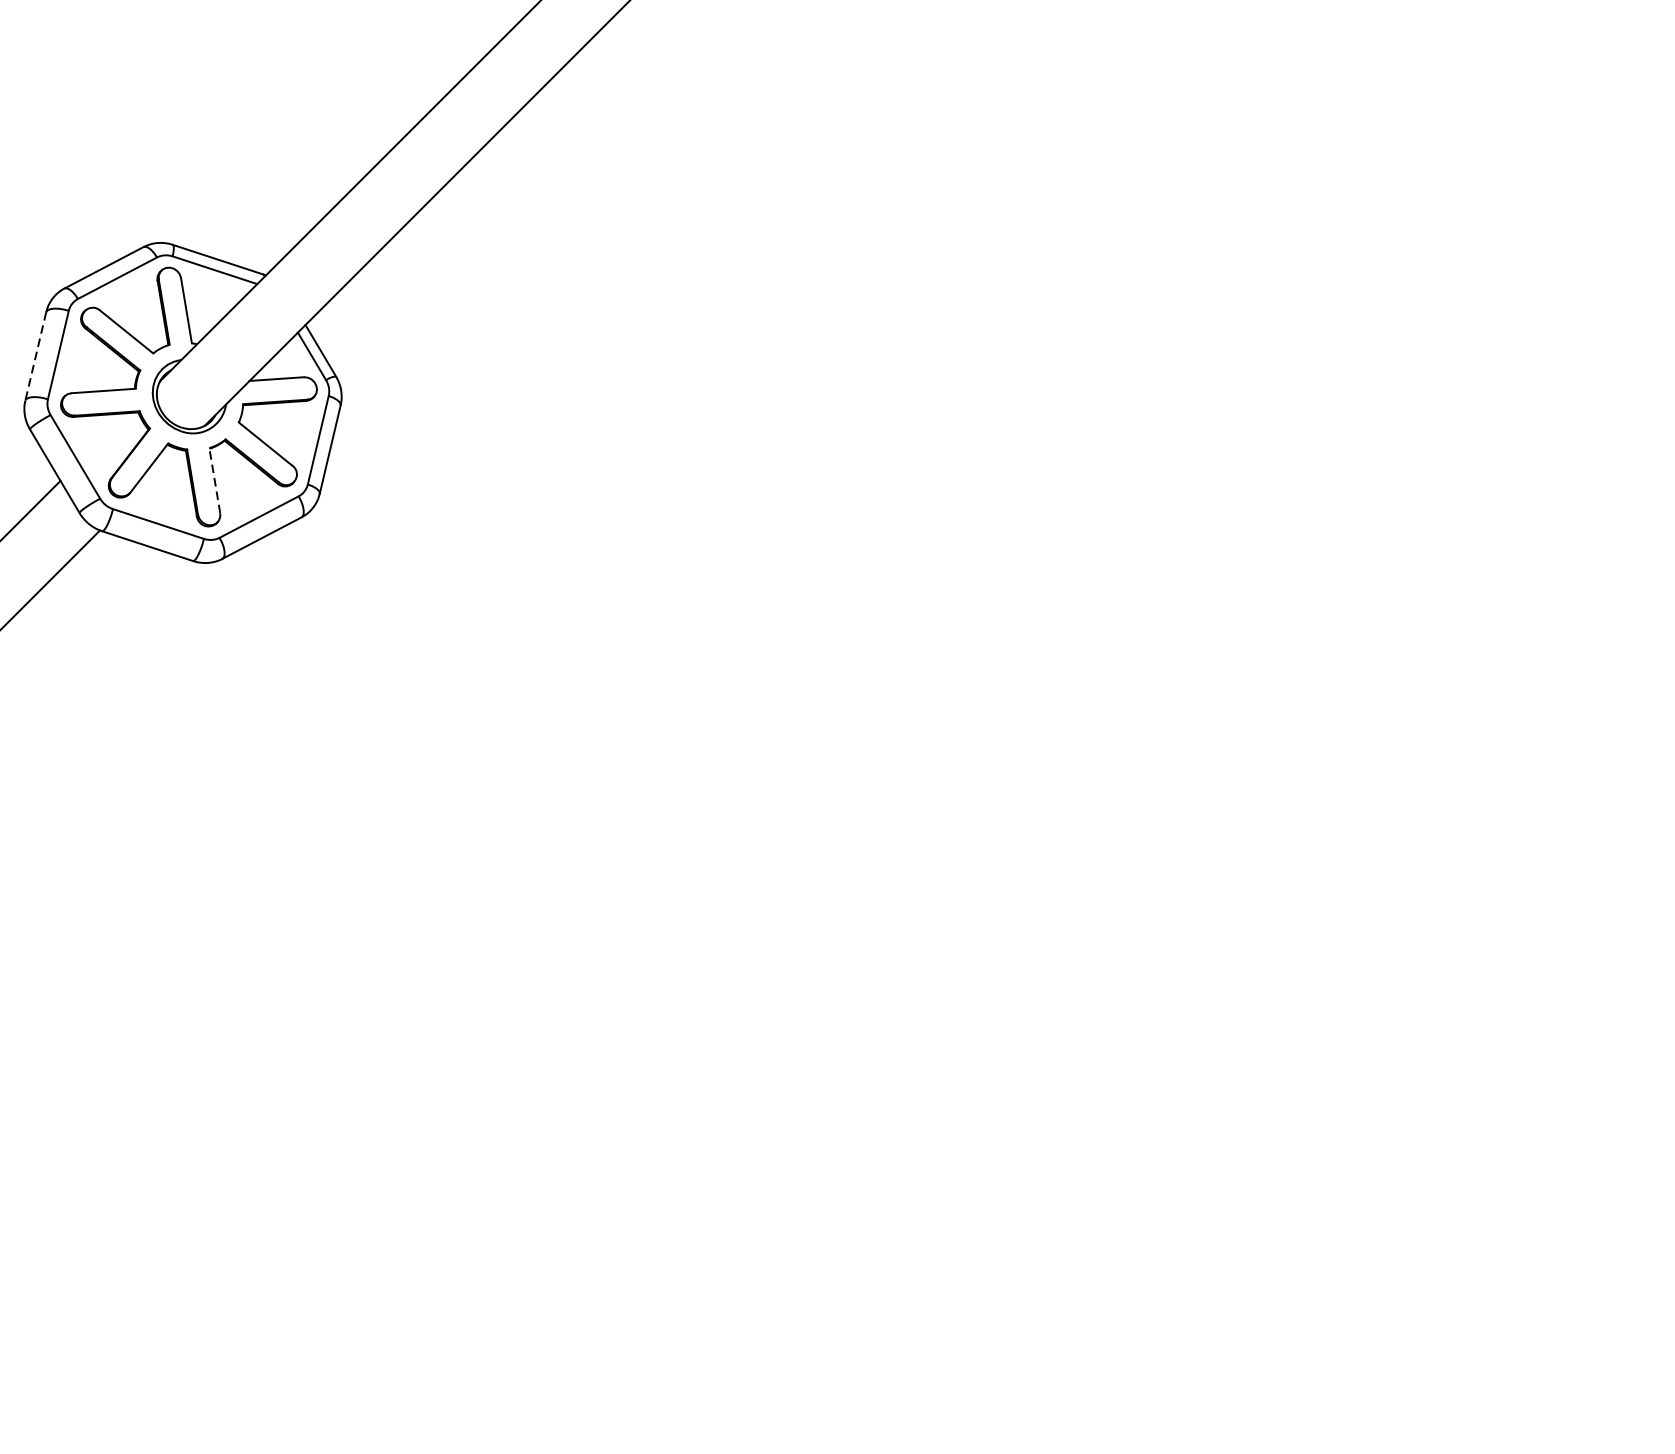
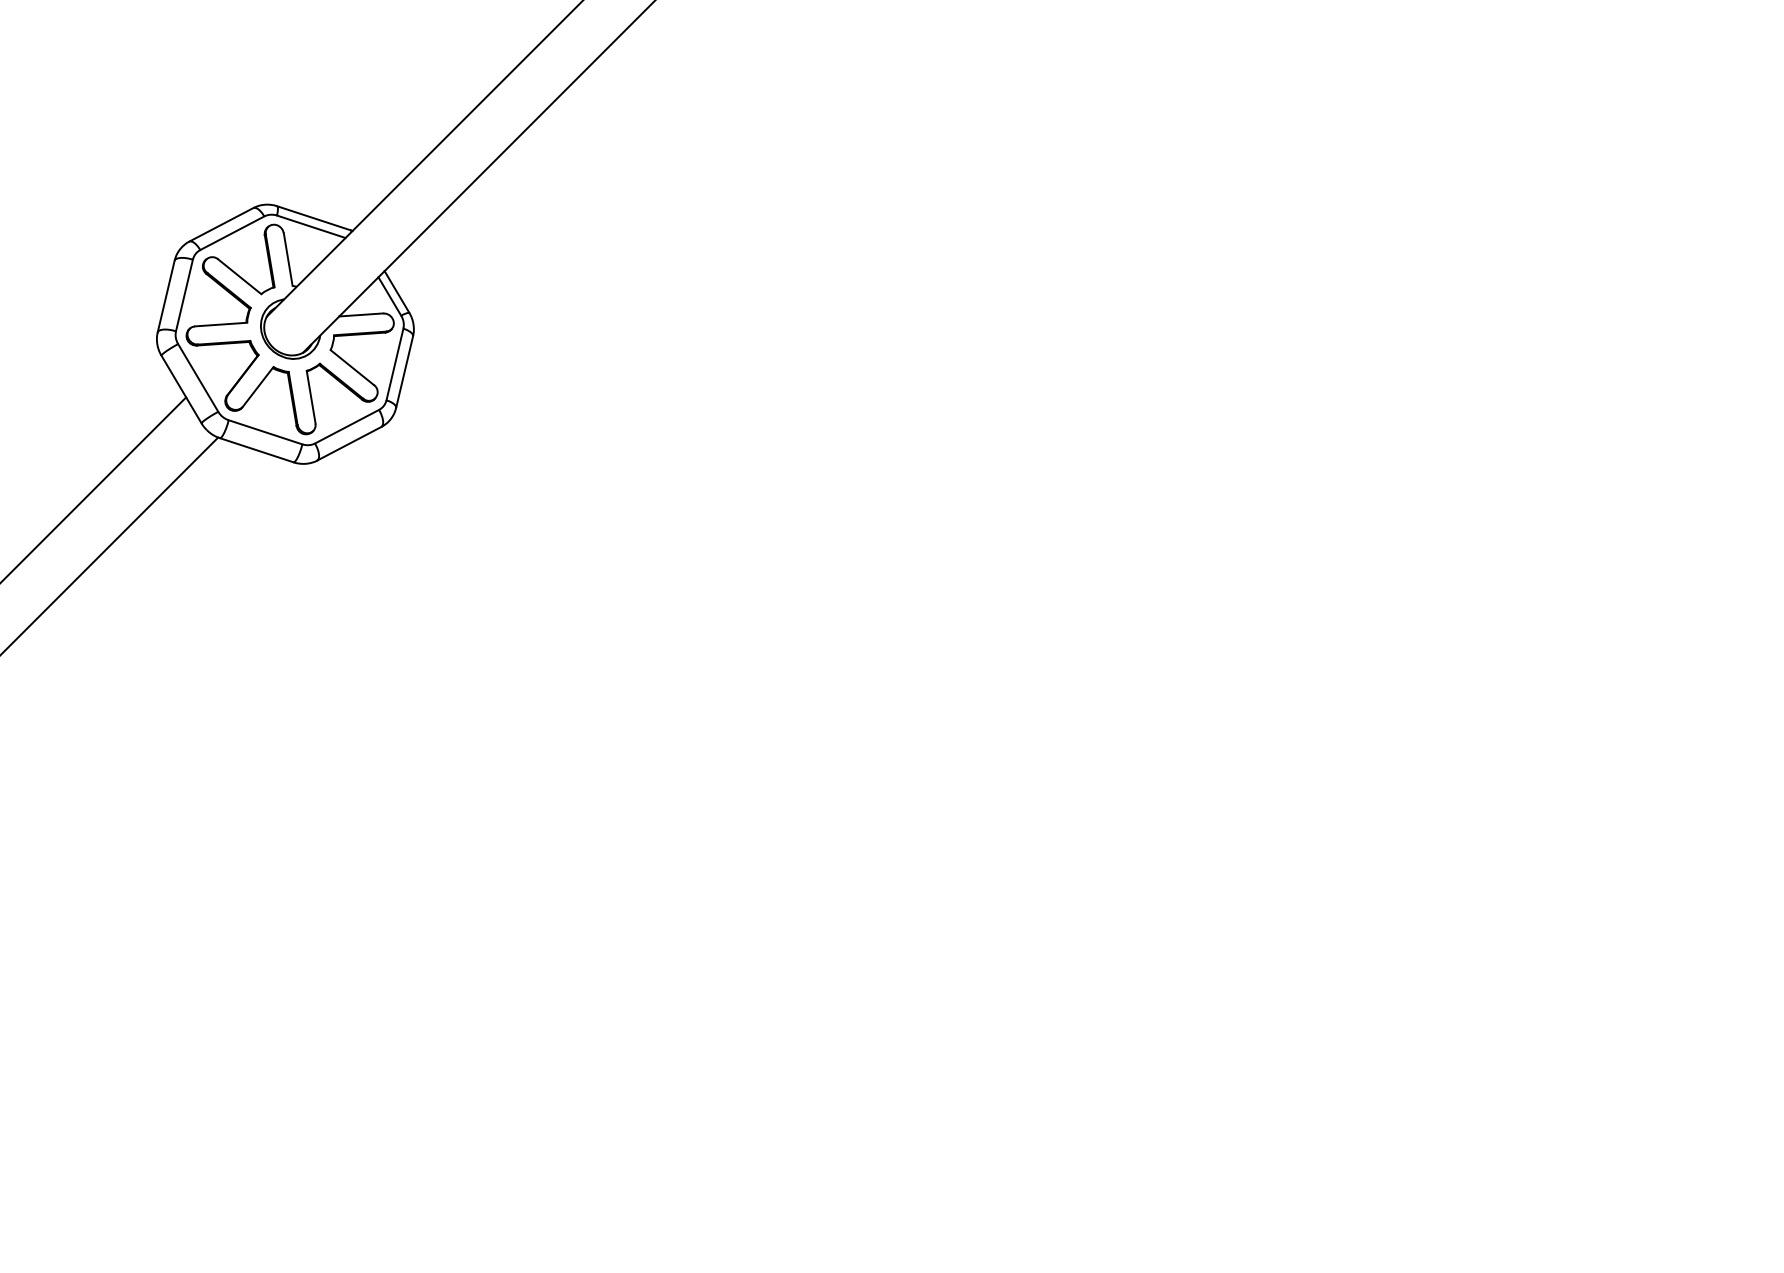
line: (36, 356) -> (166, 296), dashed -> solid
line: (215, 481) -> (311, 397), dashed -> solid

